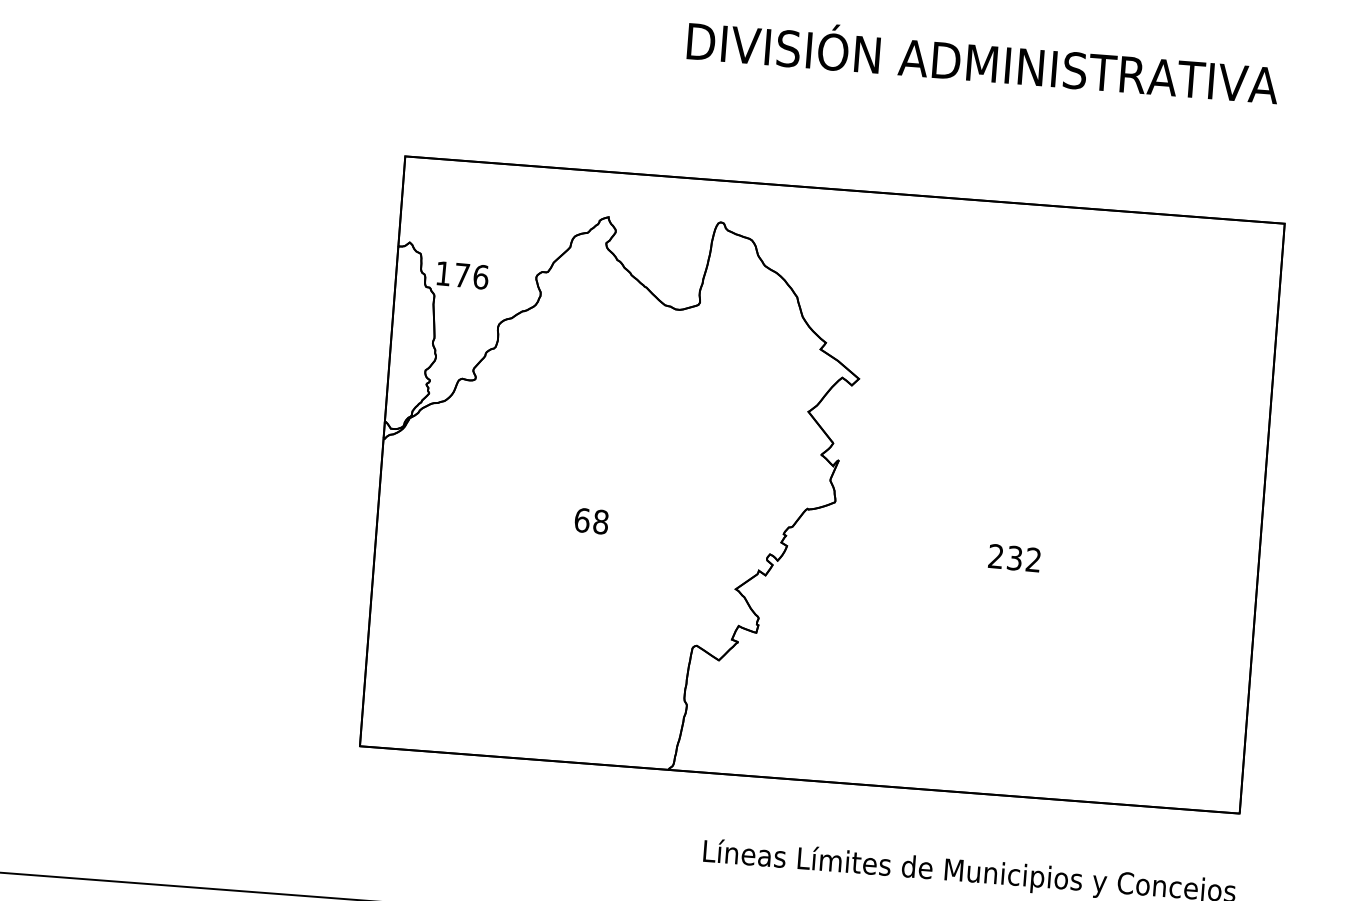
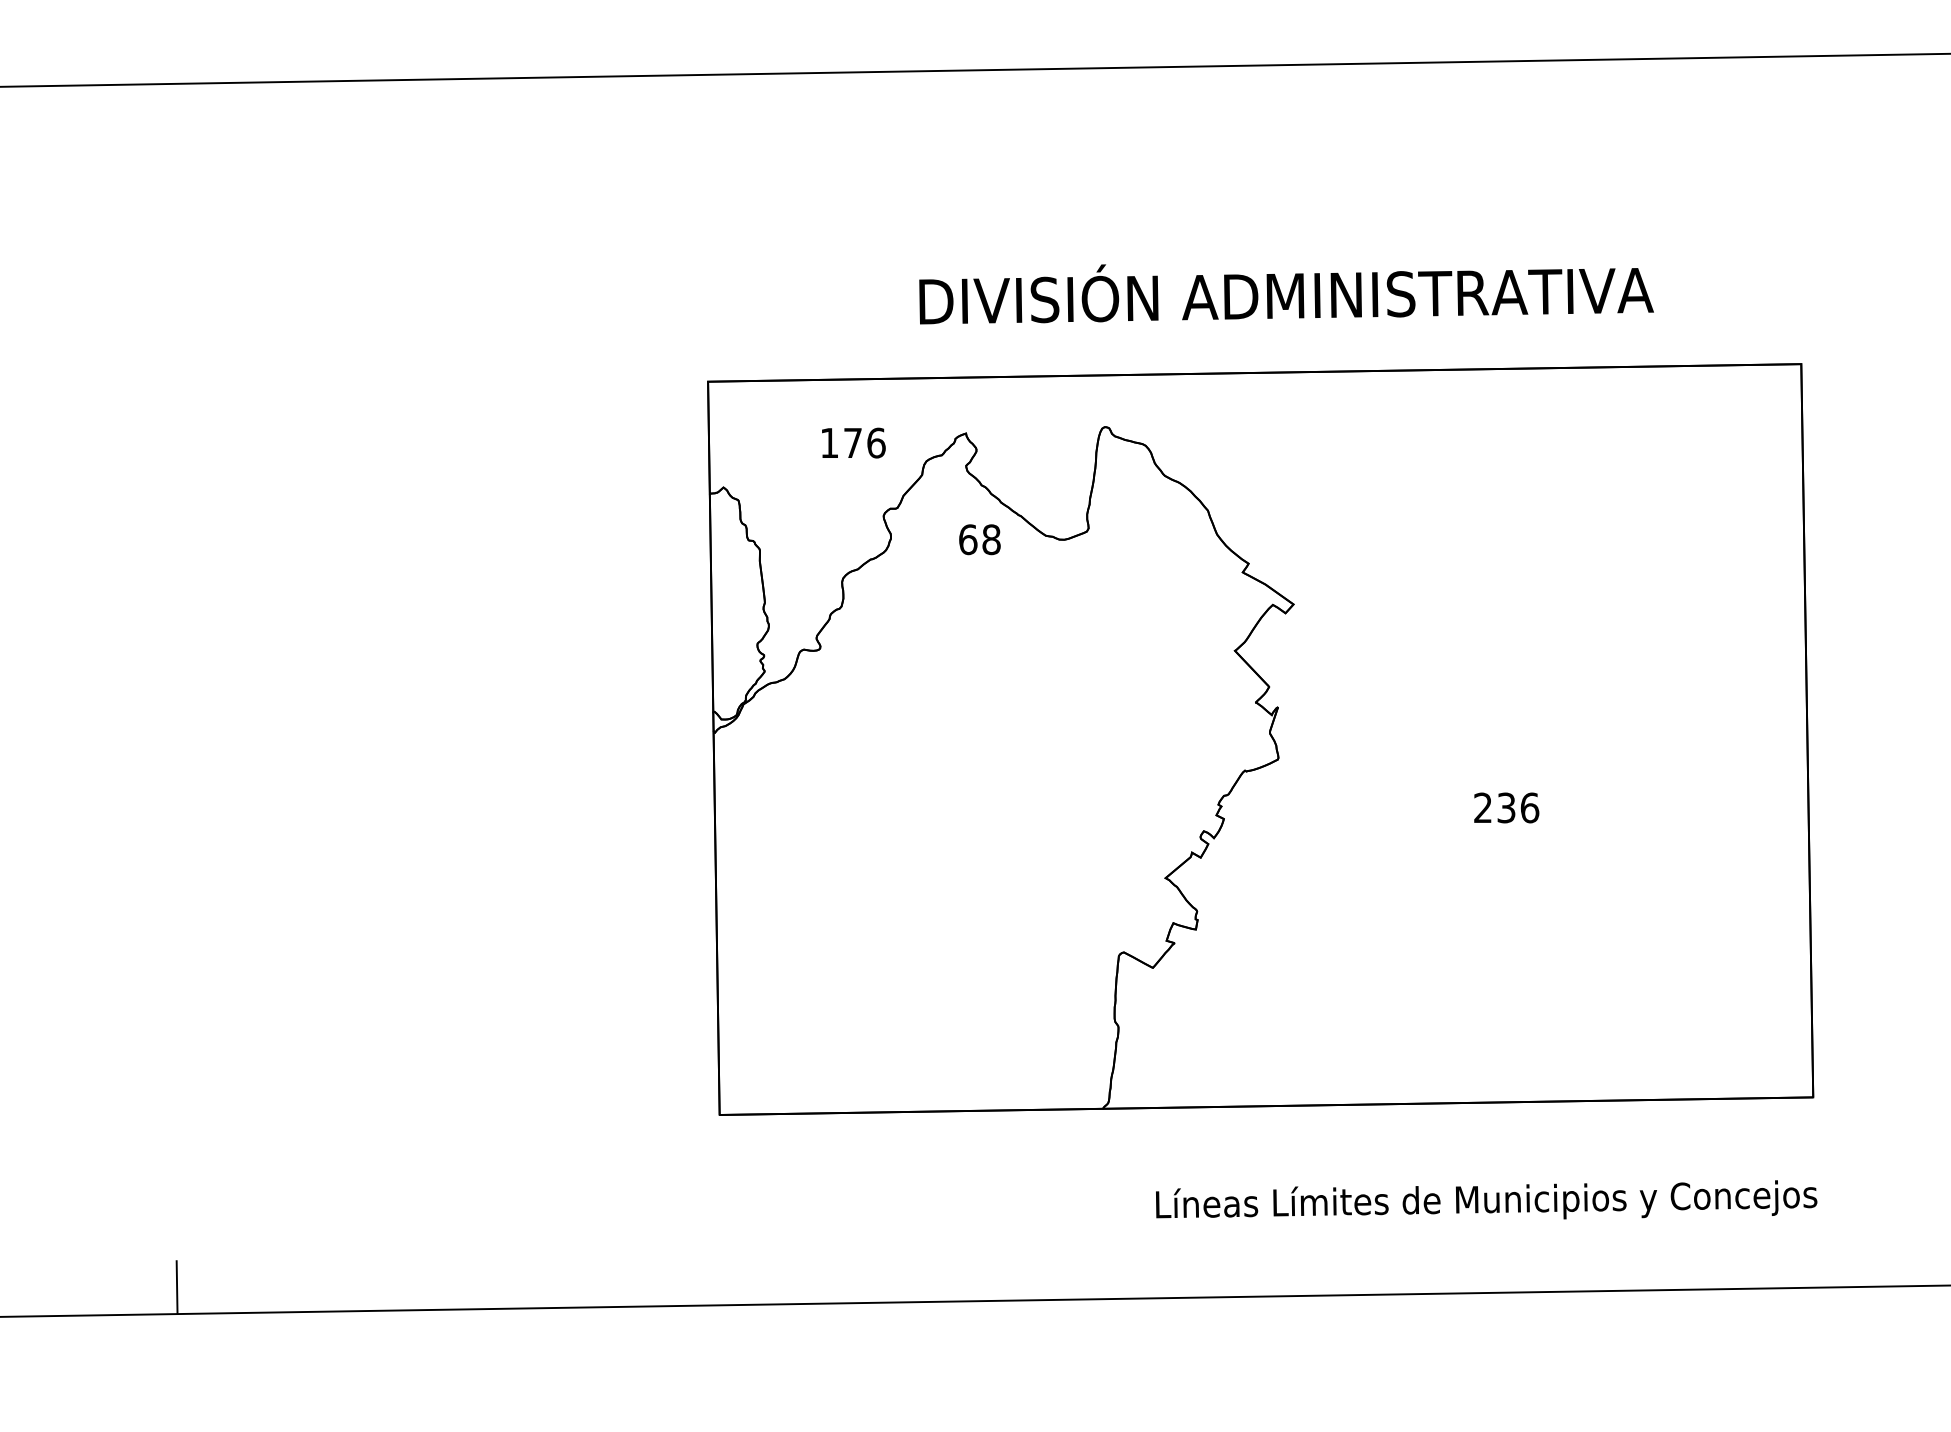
text: (983, 62) -> (1286, 294), moved
text: (462, 274) -> (853, 442), moved
text: (591, 521) -> (979, 539), moved
text: (1033, 559) -> (1529, 807), 232 -> 236

